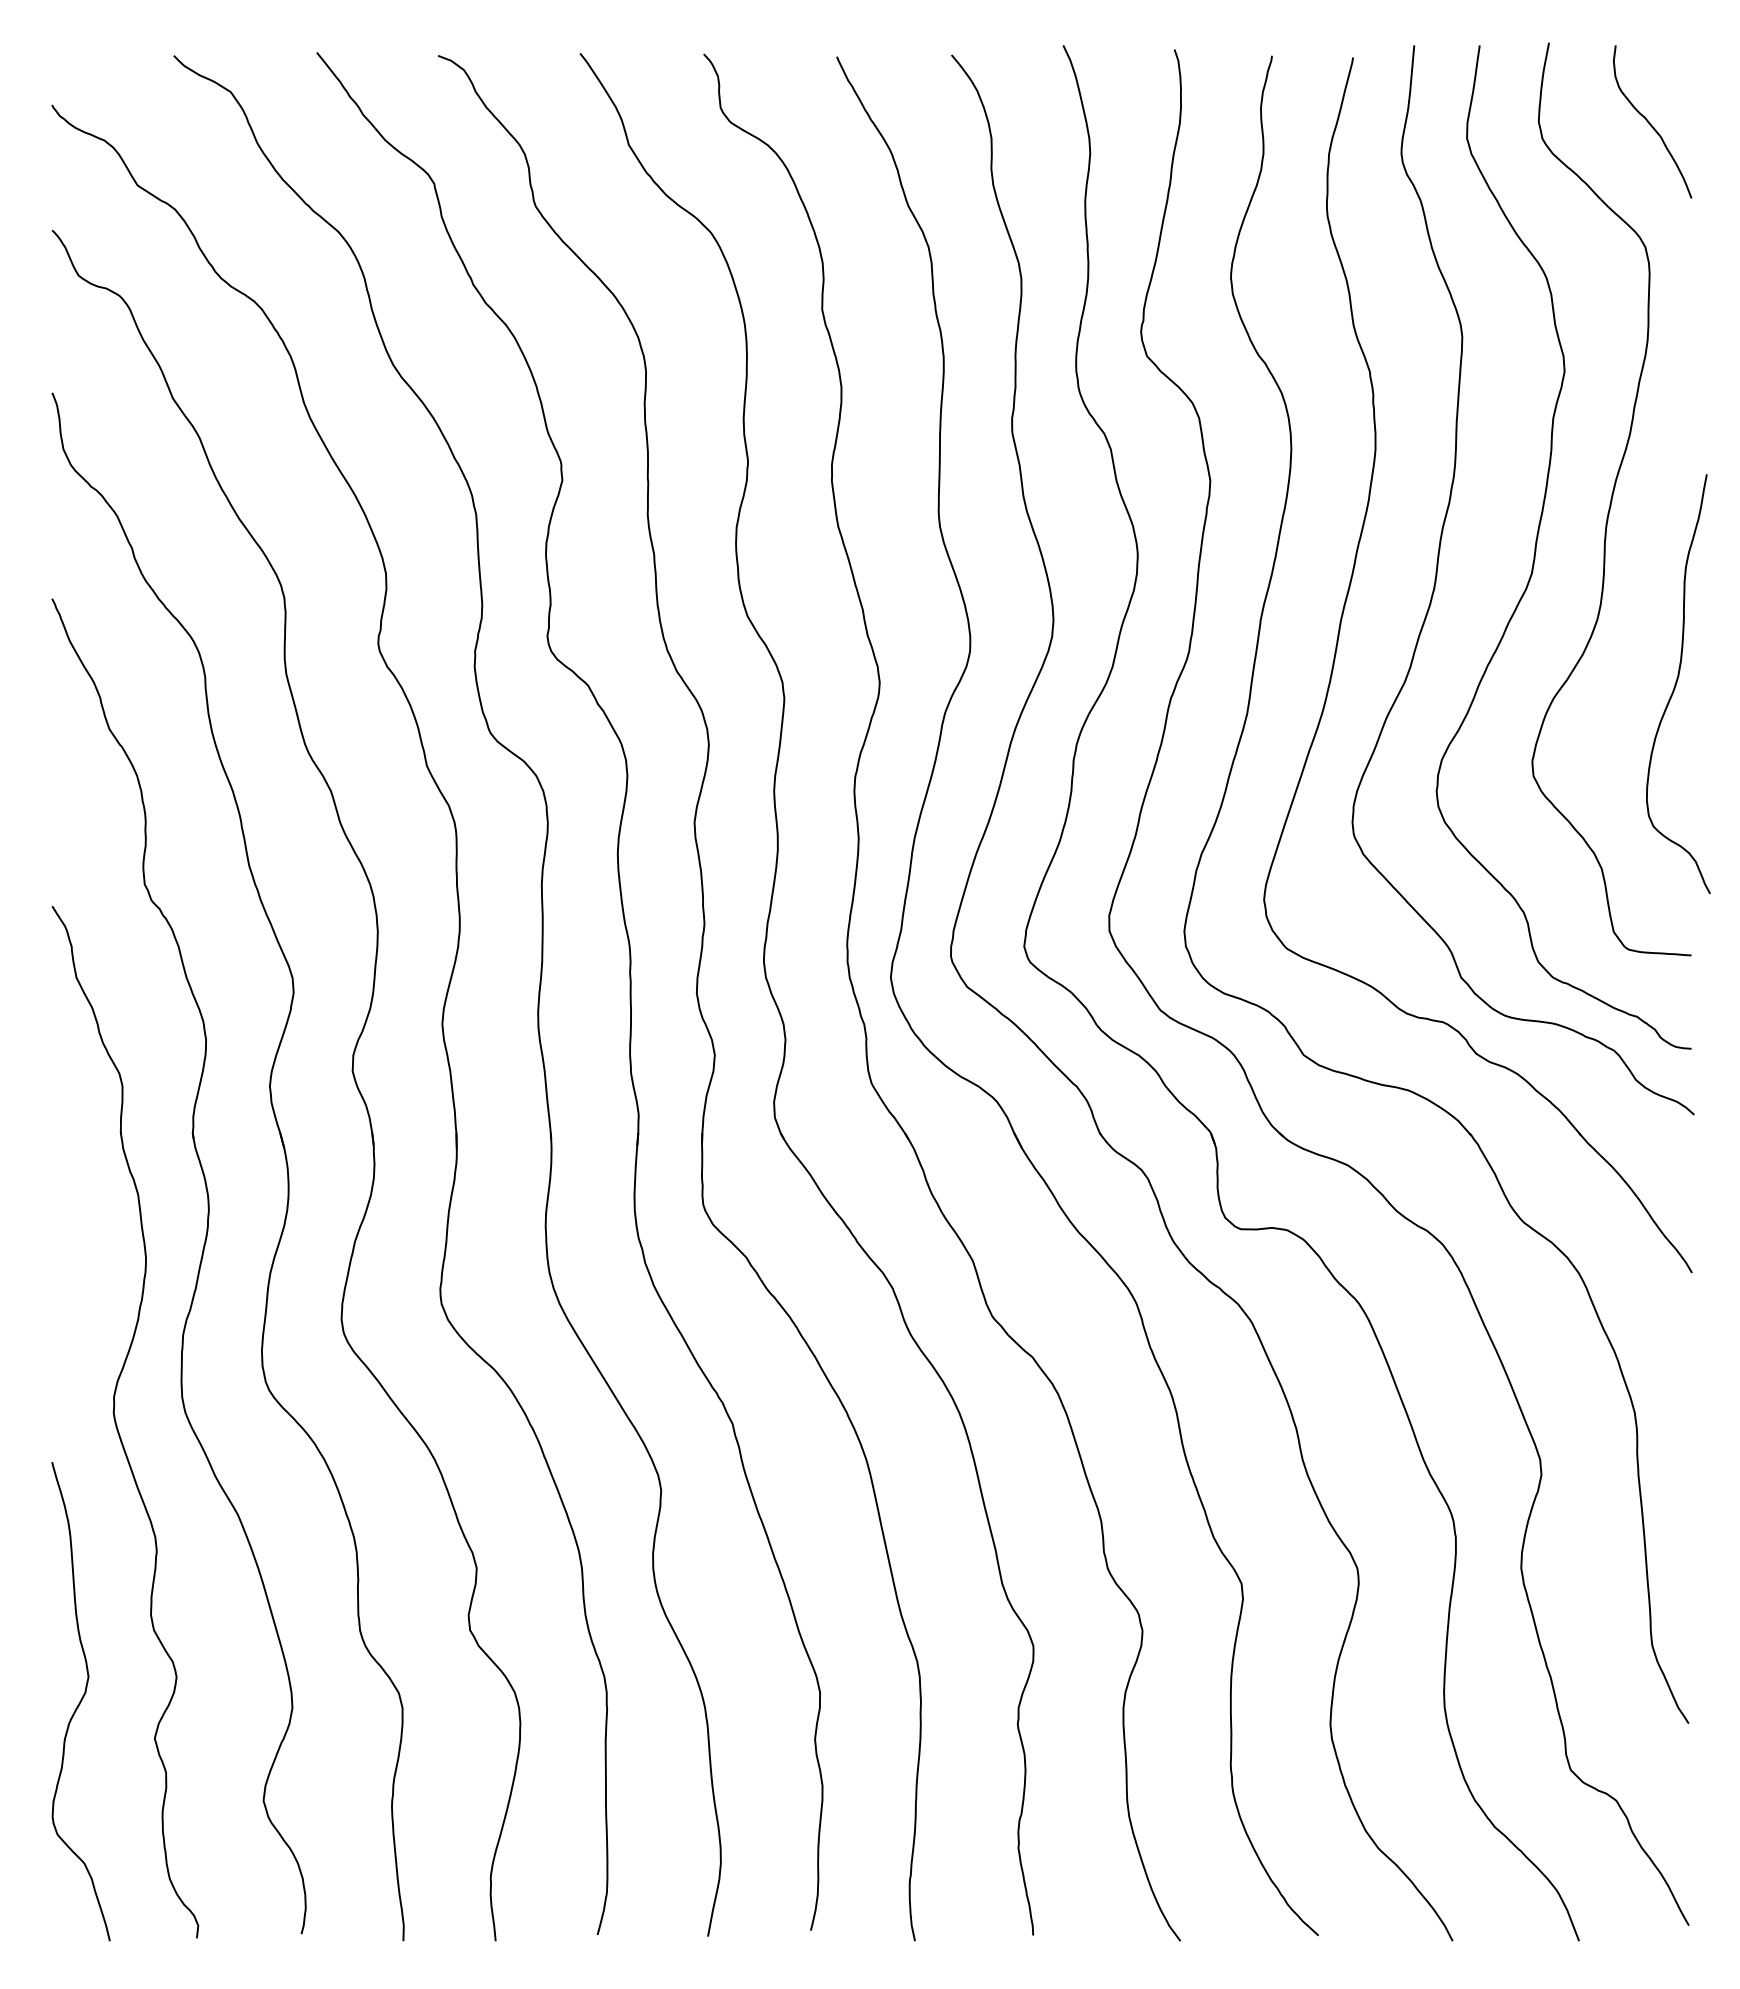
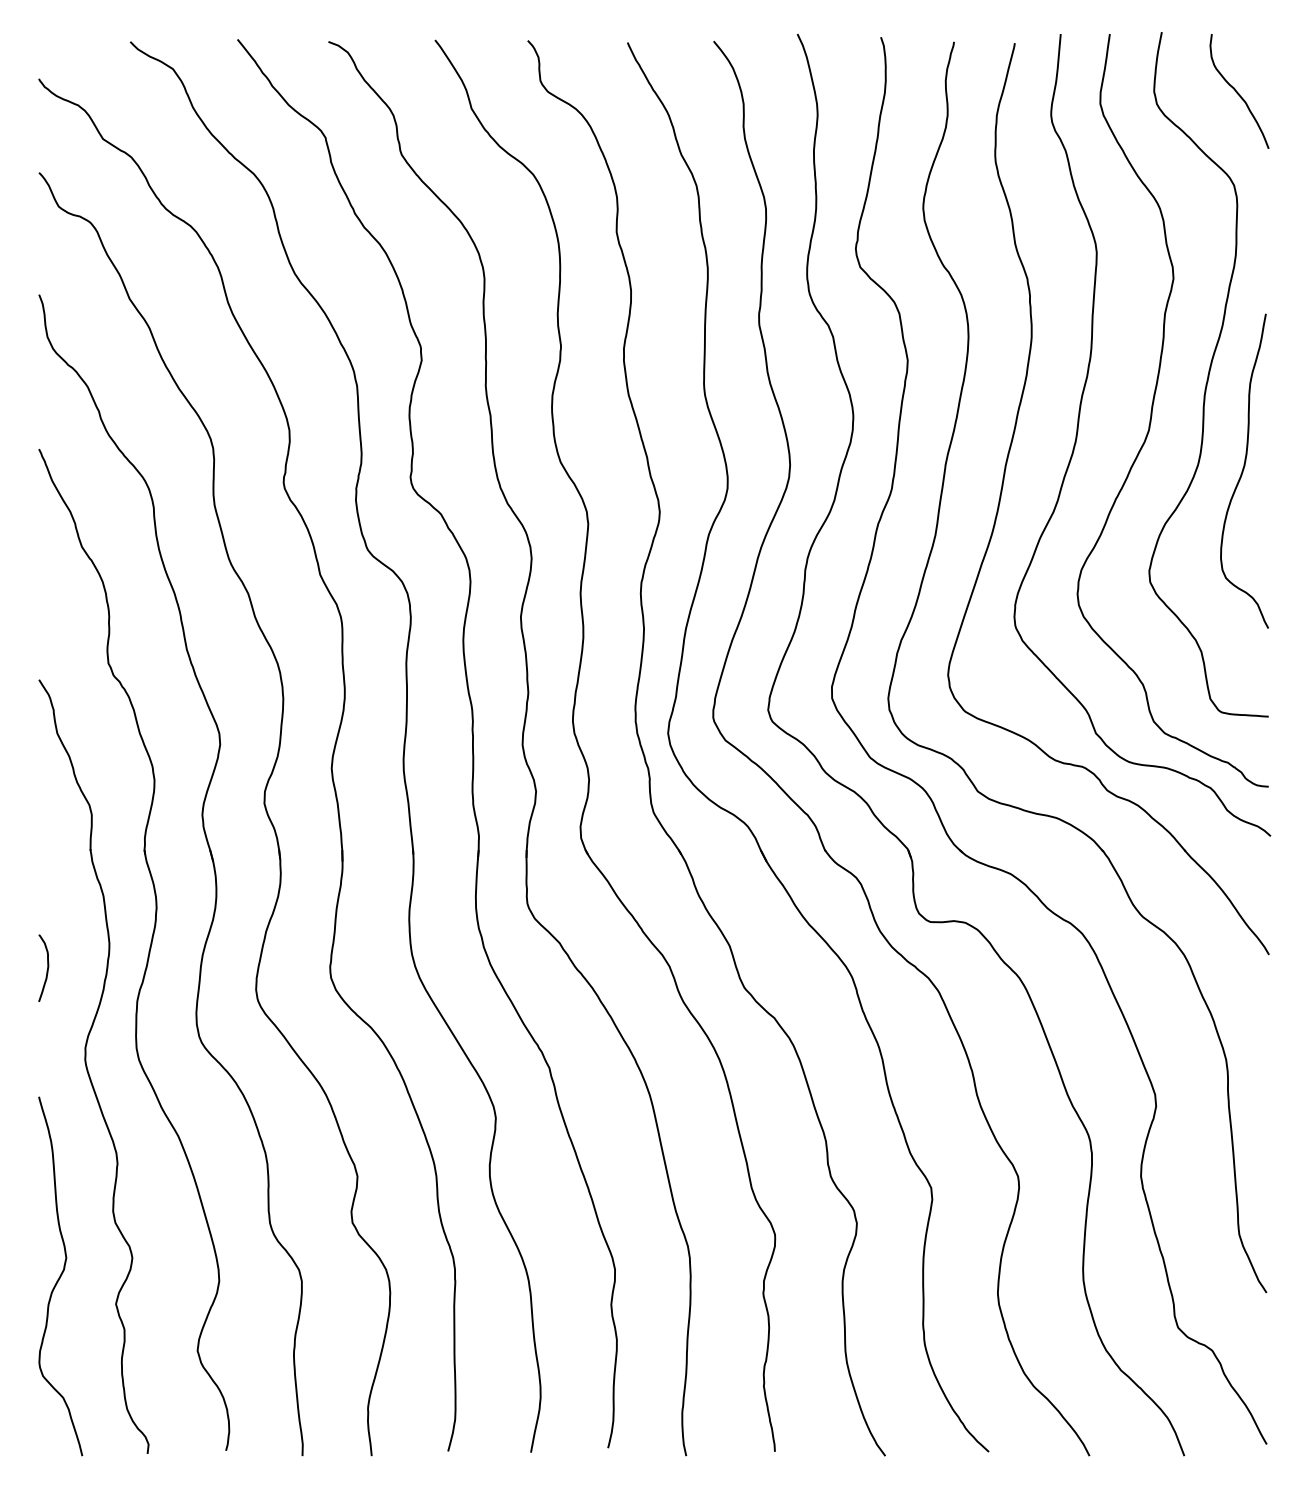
curve: (1676, 684) -> (1243, 471), moved
curve: (63, 1290) -> (47, 968), added

